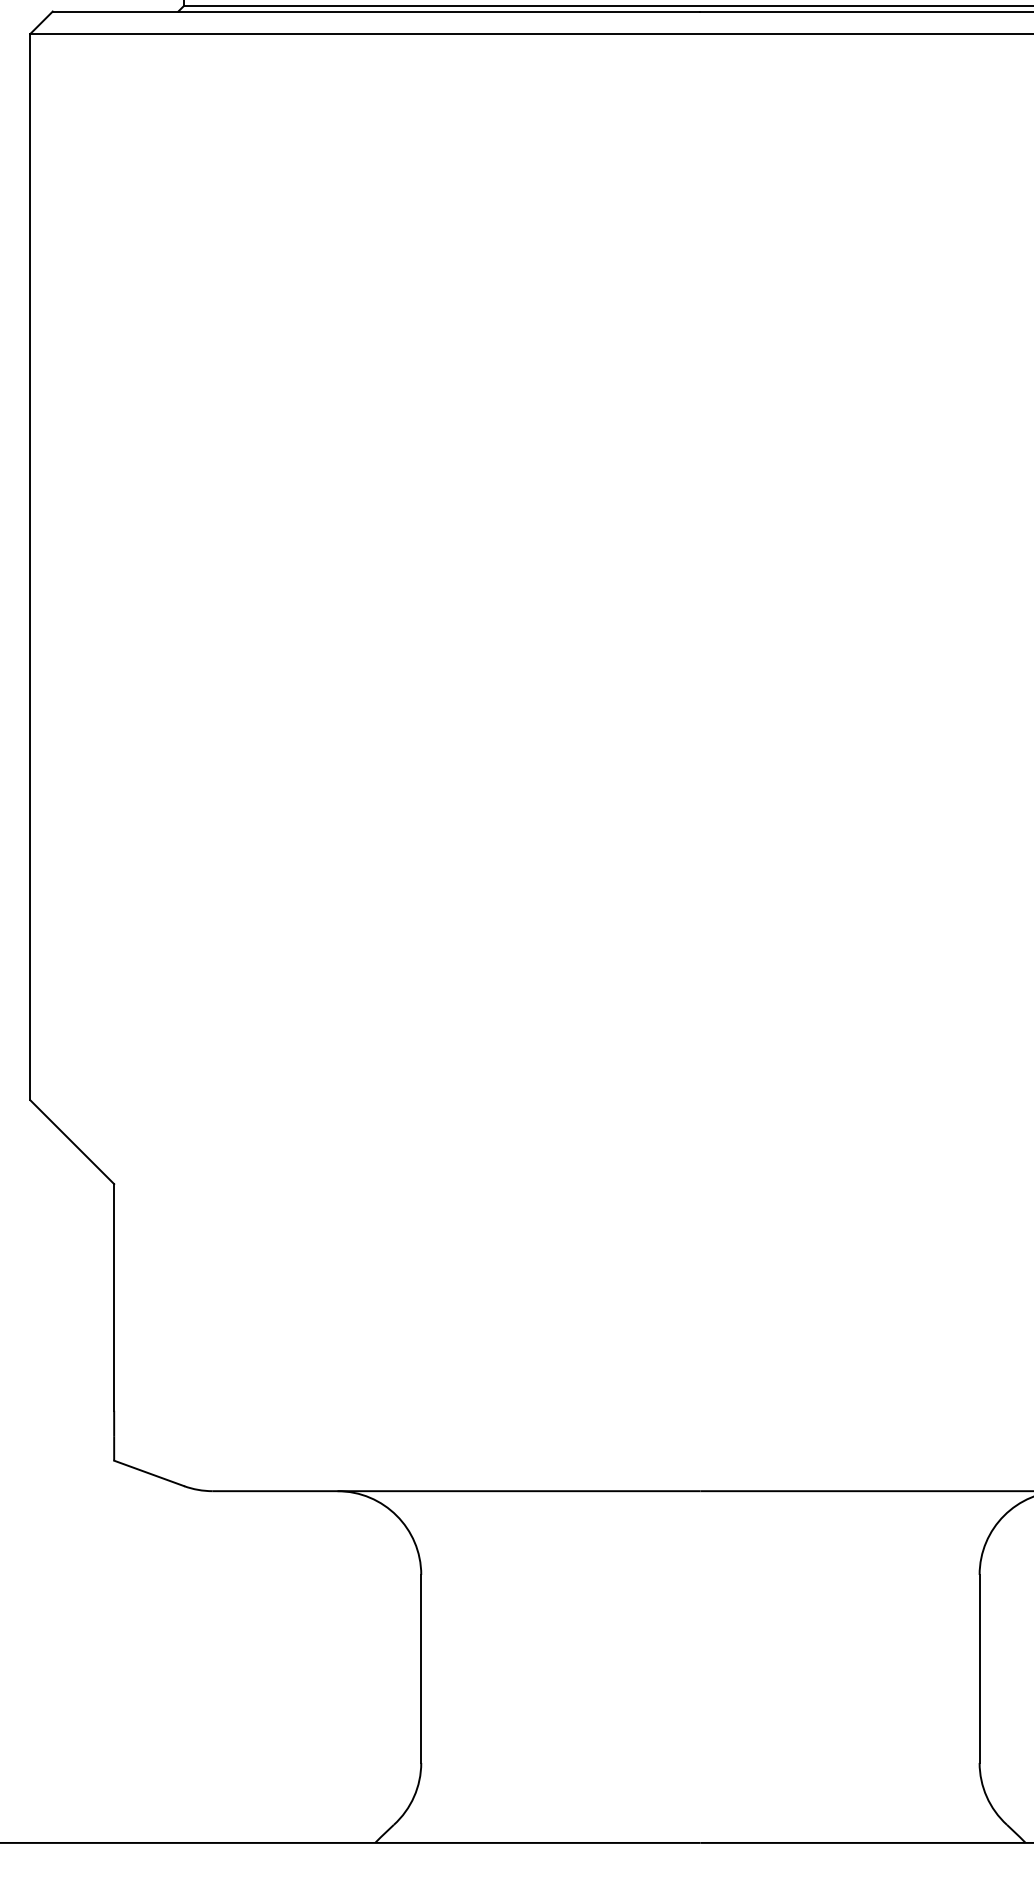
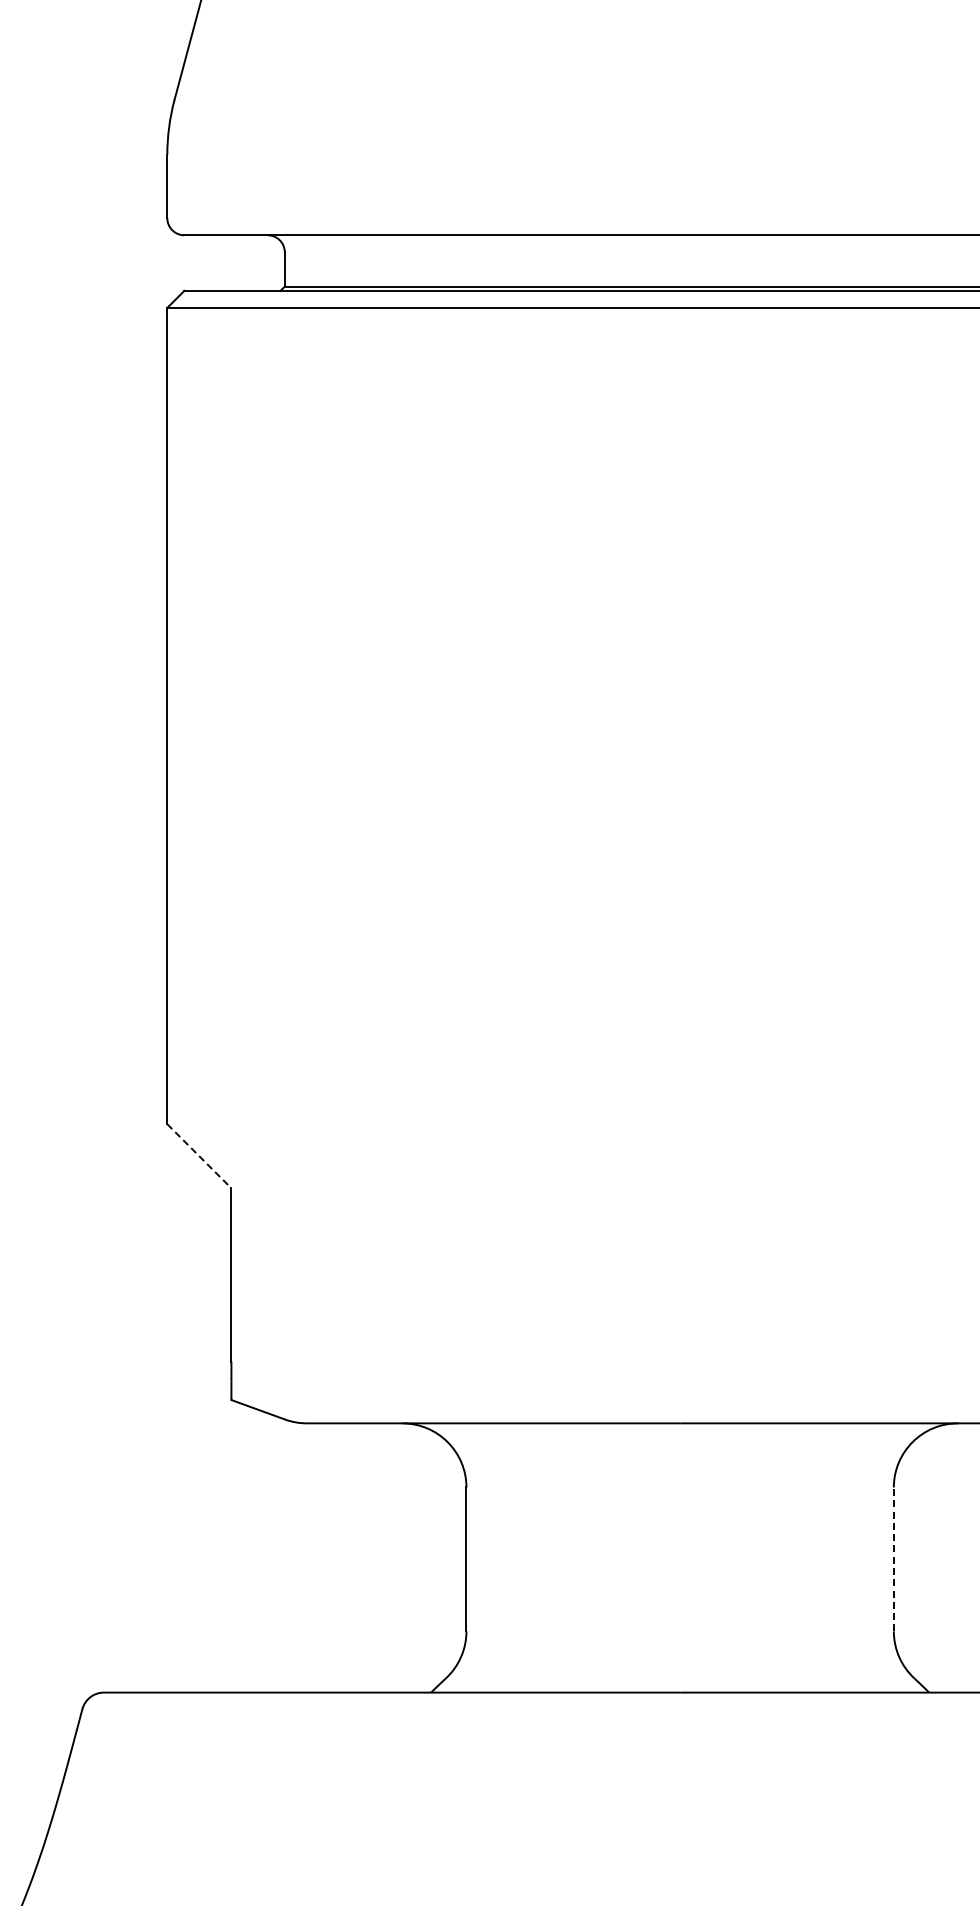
line: (72, 1142) -> (199, 1156), solid -> dashed
line: (979, 1669) -> (893, 1559), solid -> dashed

